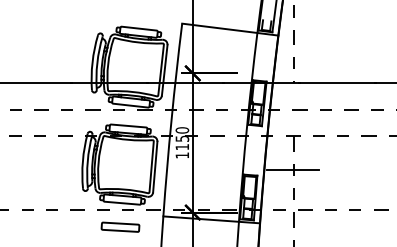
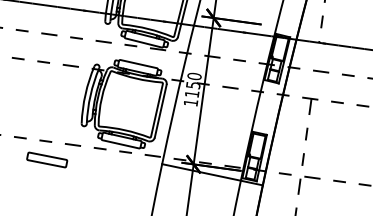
line: (292, 169) -> (304, 133), removed
part: (120, 226) -> (47, 159), moved

